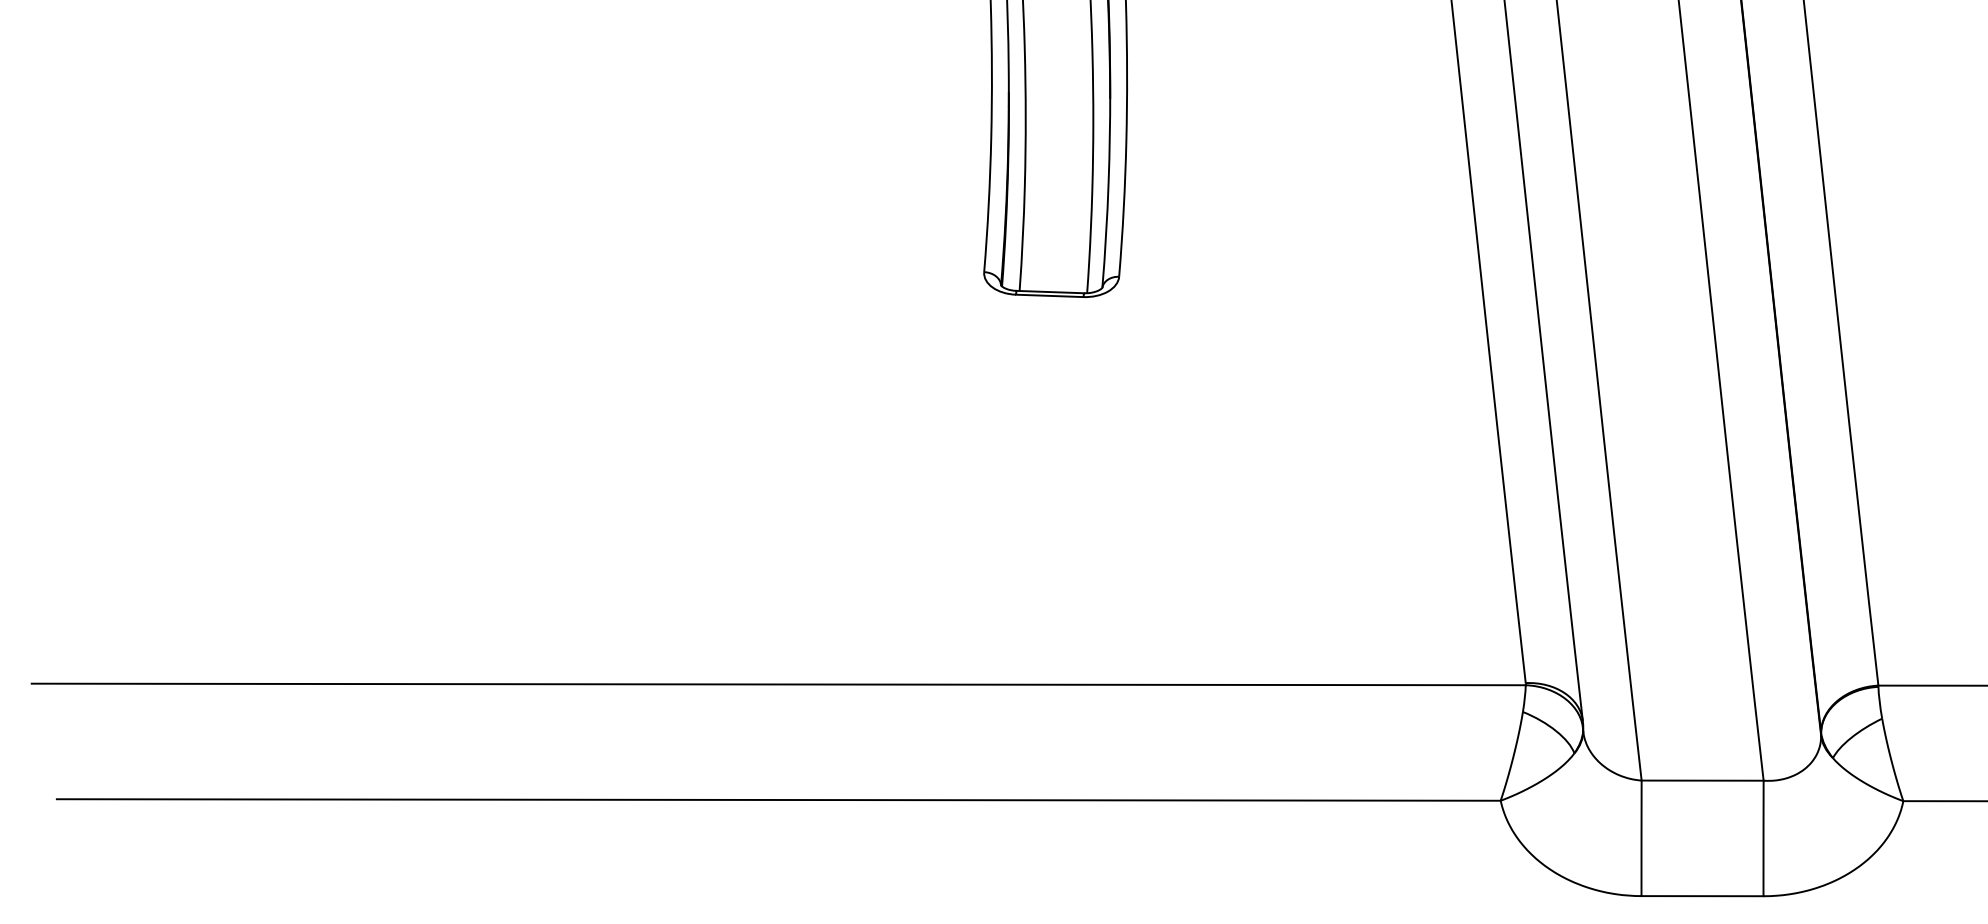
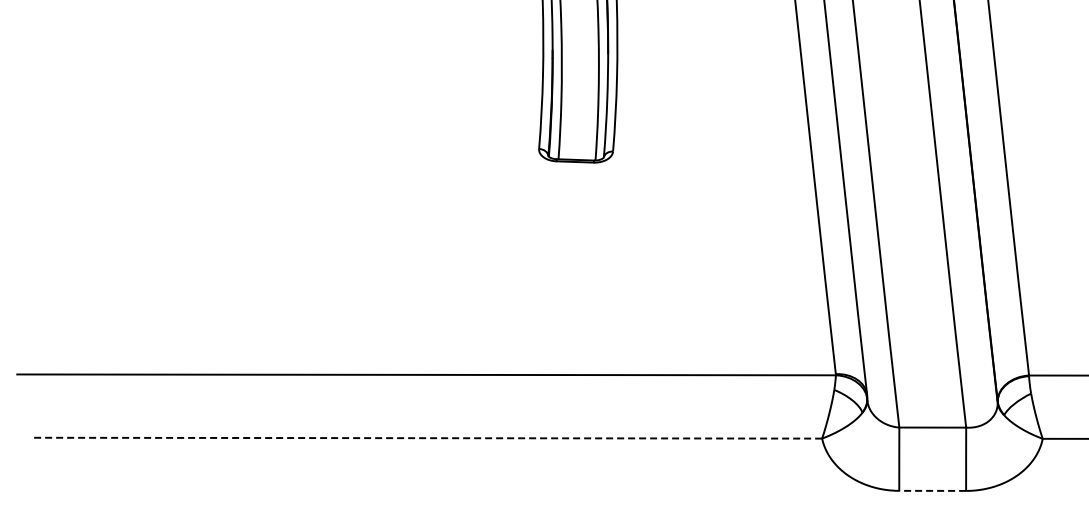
line: (778, 800) -> (426, 438), solid -> dashed
line: (1702, 895) -> (932, 490), solid -> dashed

